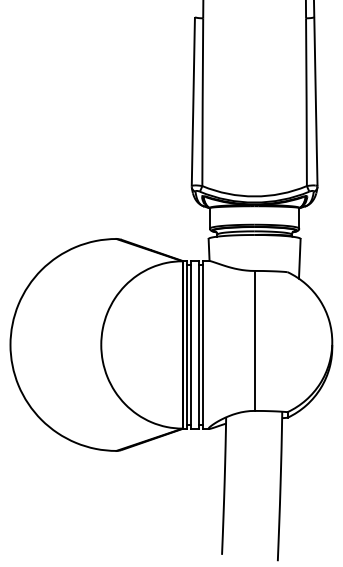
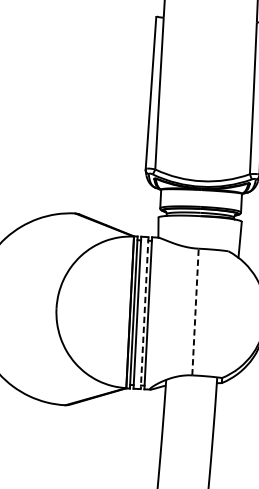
line: (254, 340) -> (195, 311), solid -> dashed
line: (198, 344) -> (144, 312), solid -> dashed

